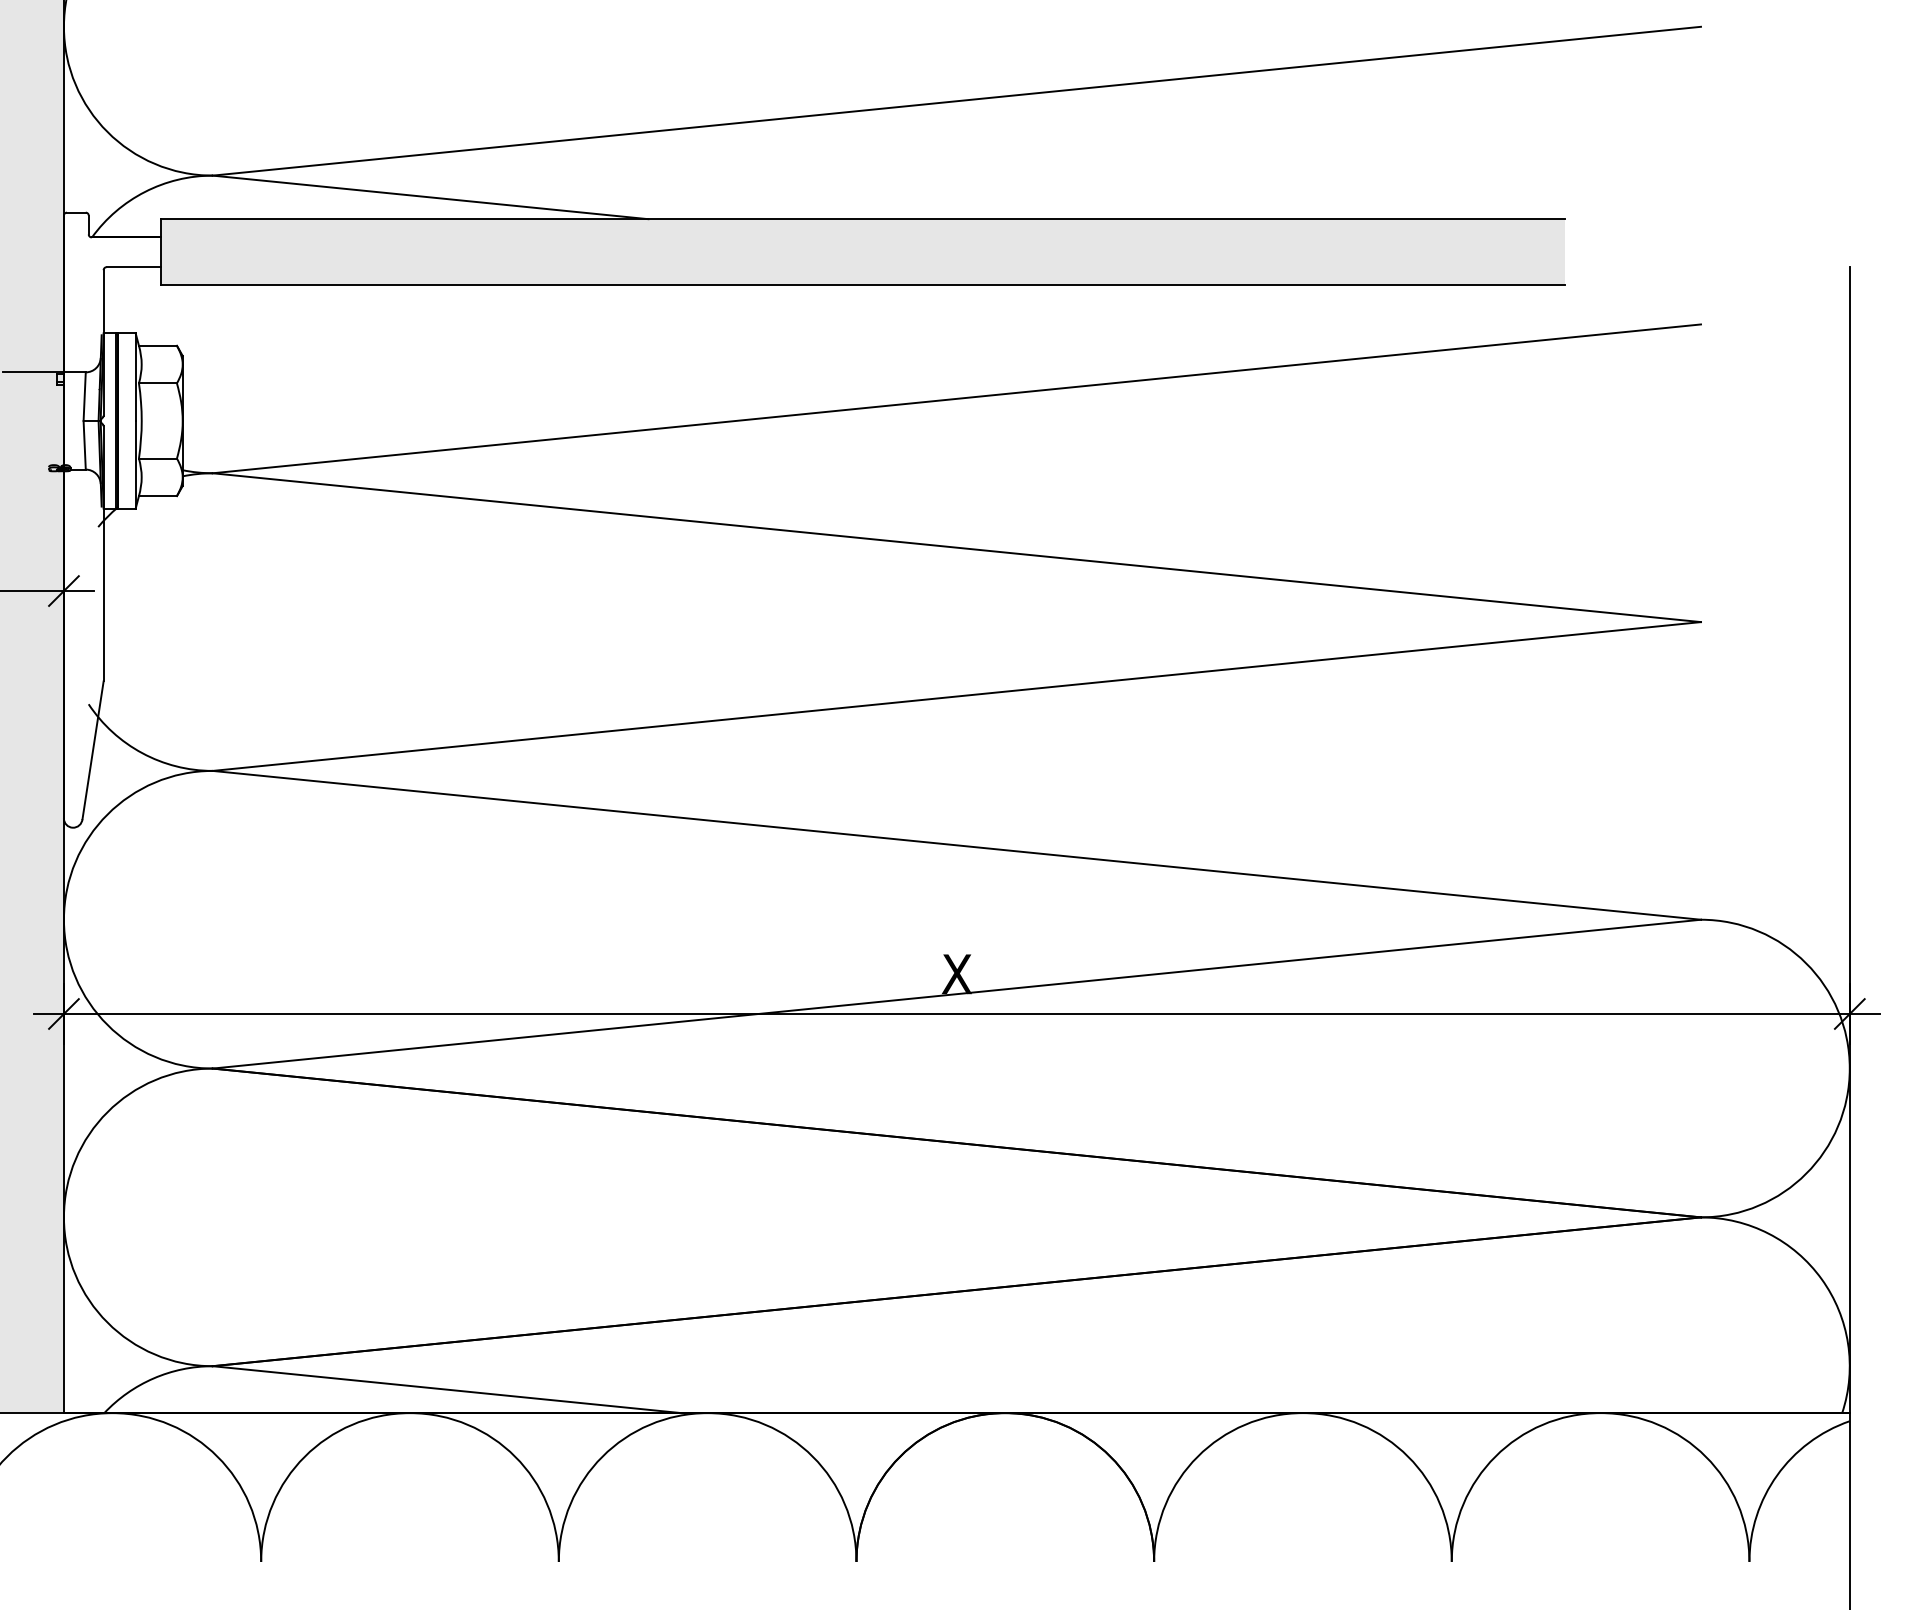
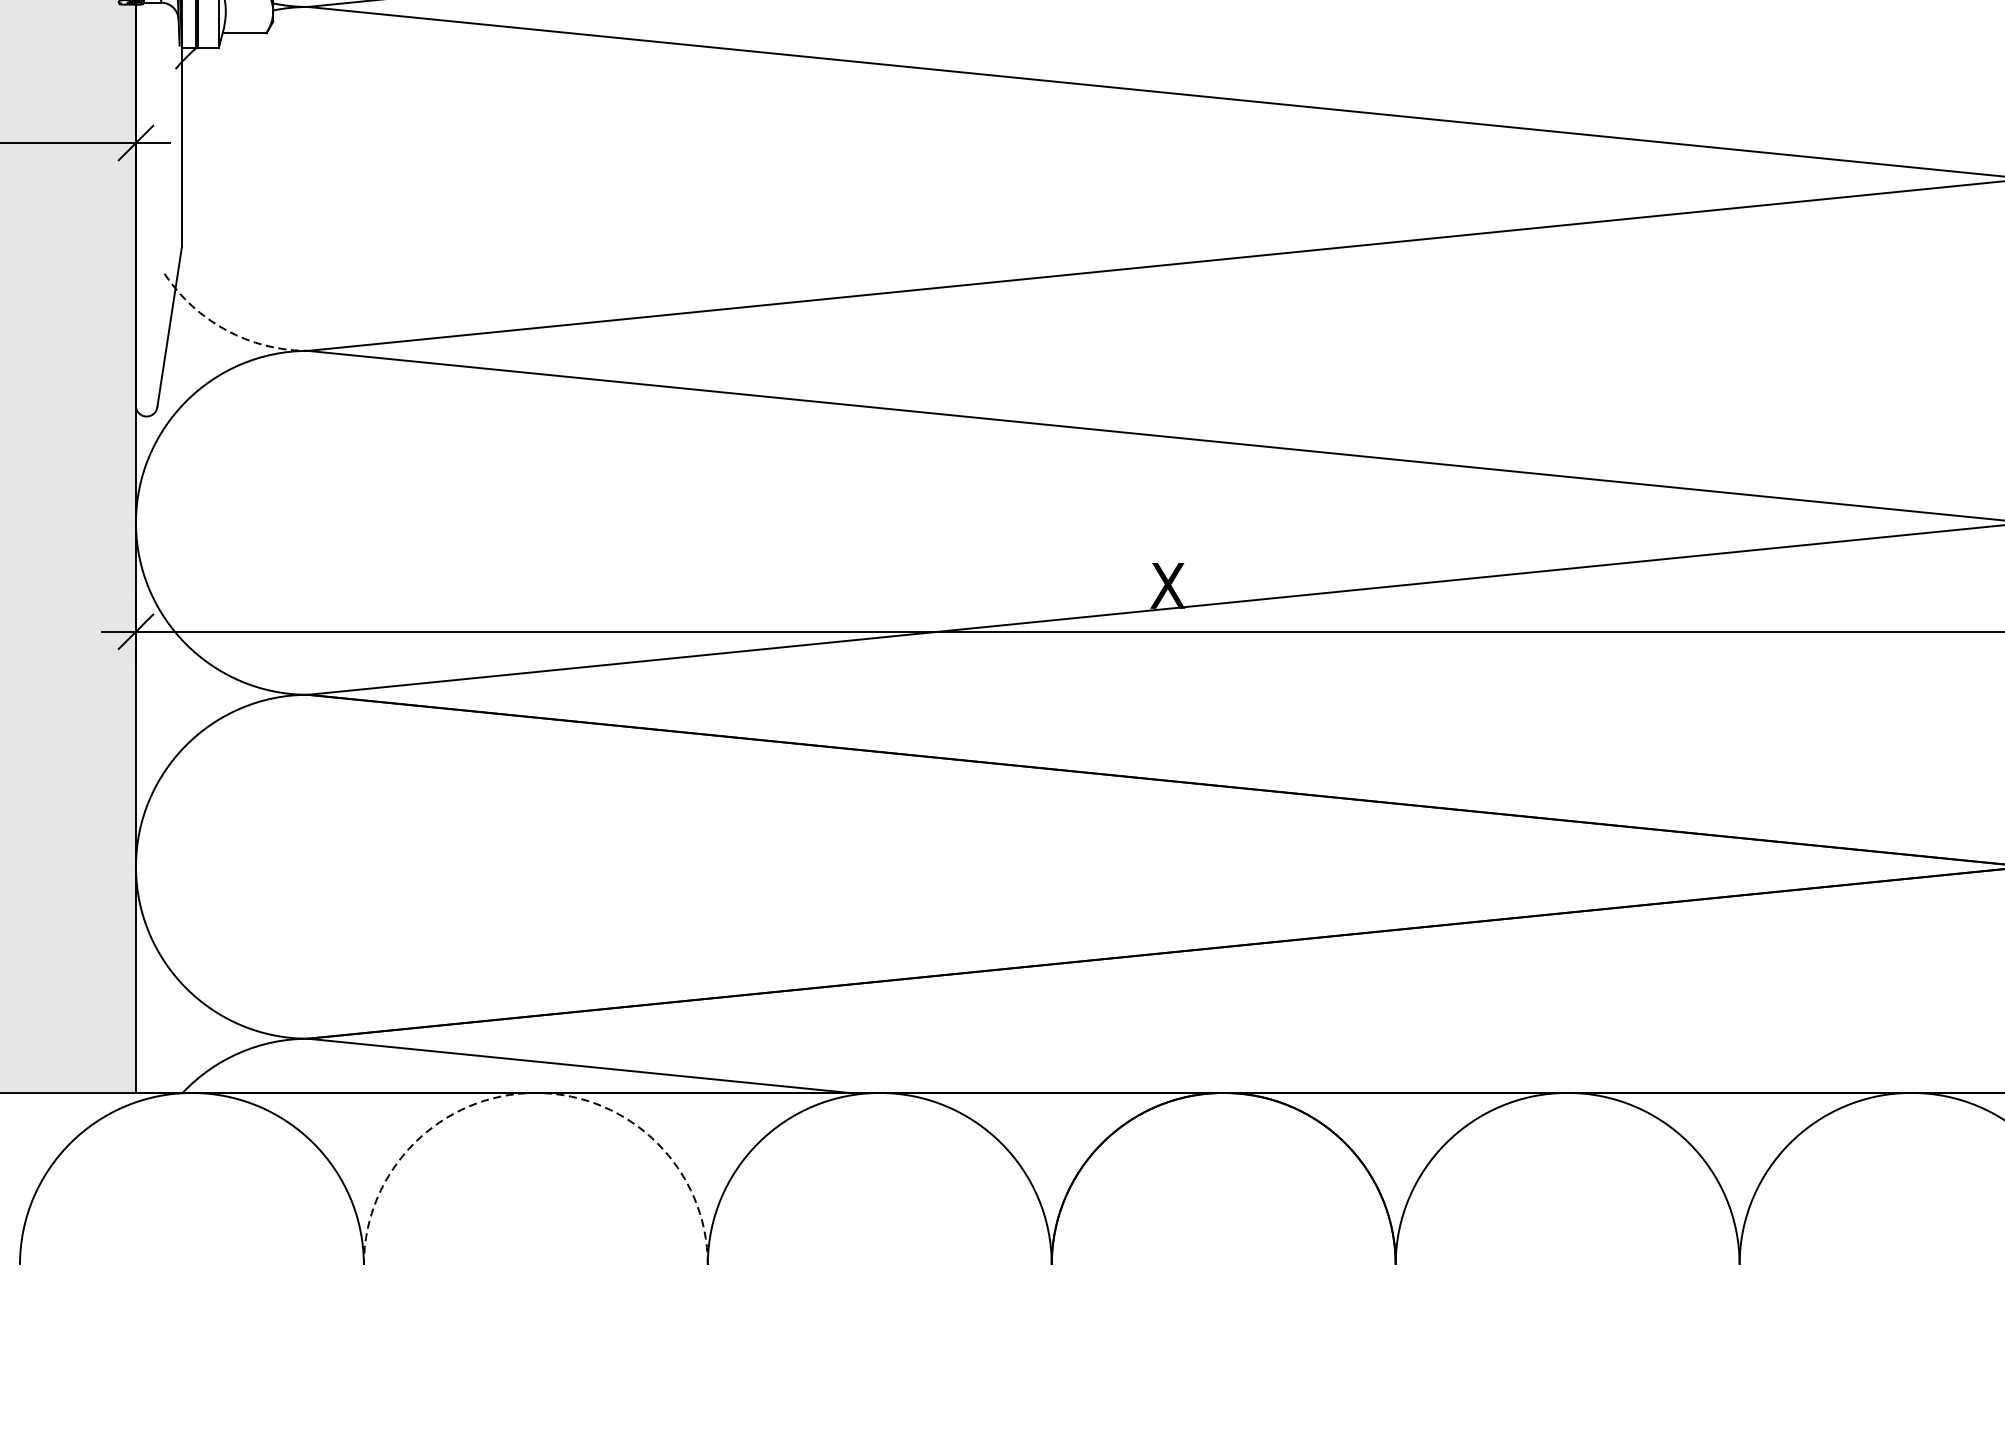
arc: (142, 753) -> (226, 330), solid -> dashed
arc: (410, 1413) -> (536, 1093), solid -> dashed

